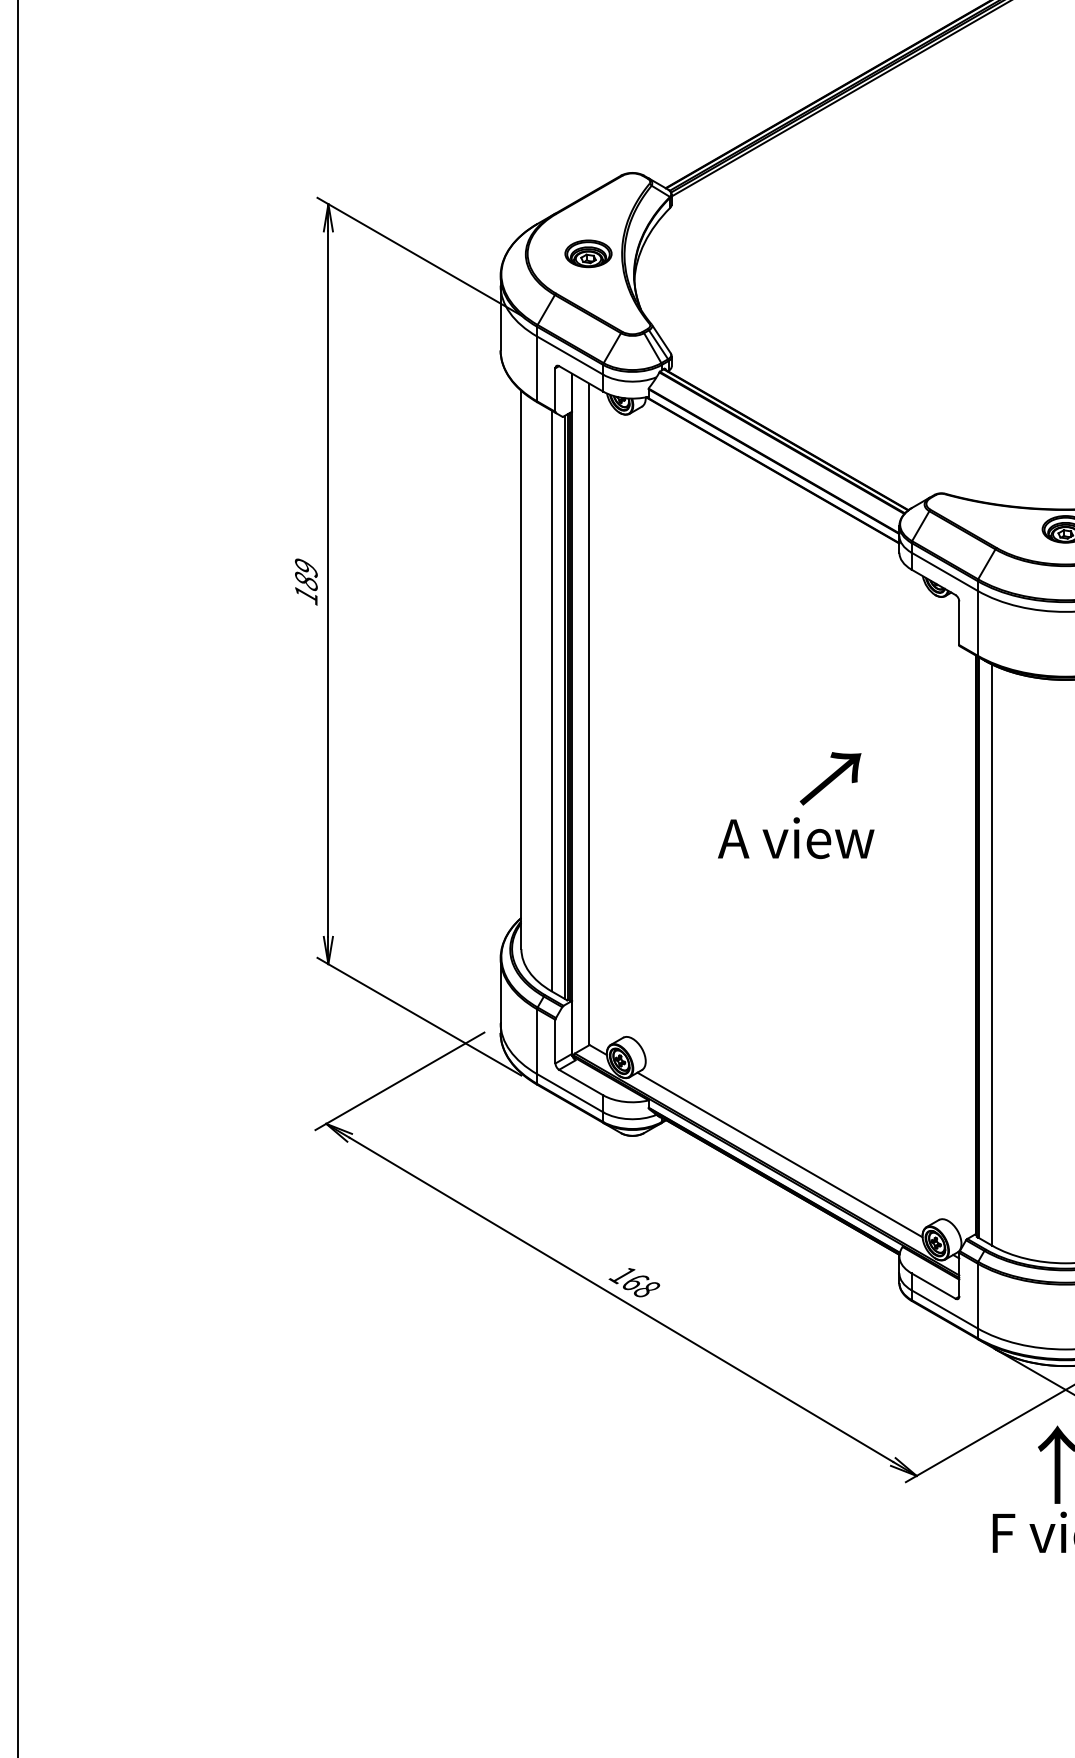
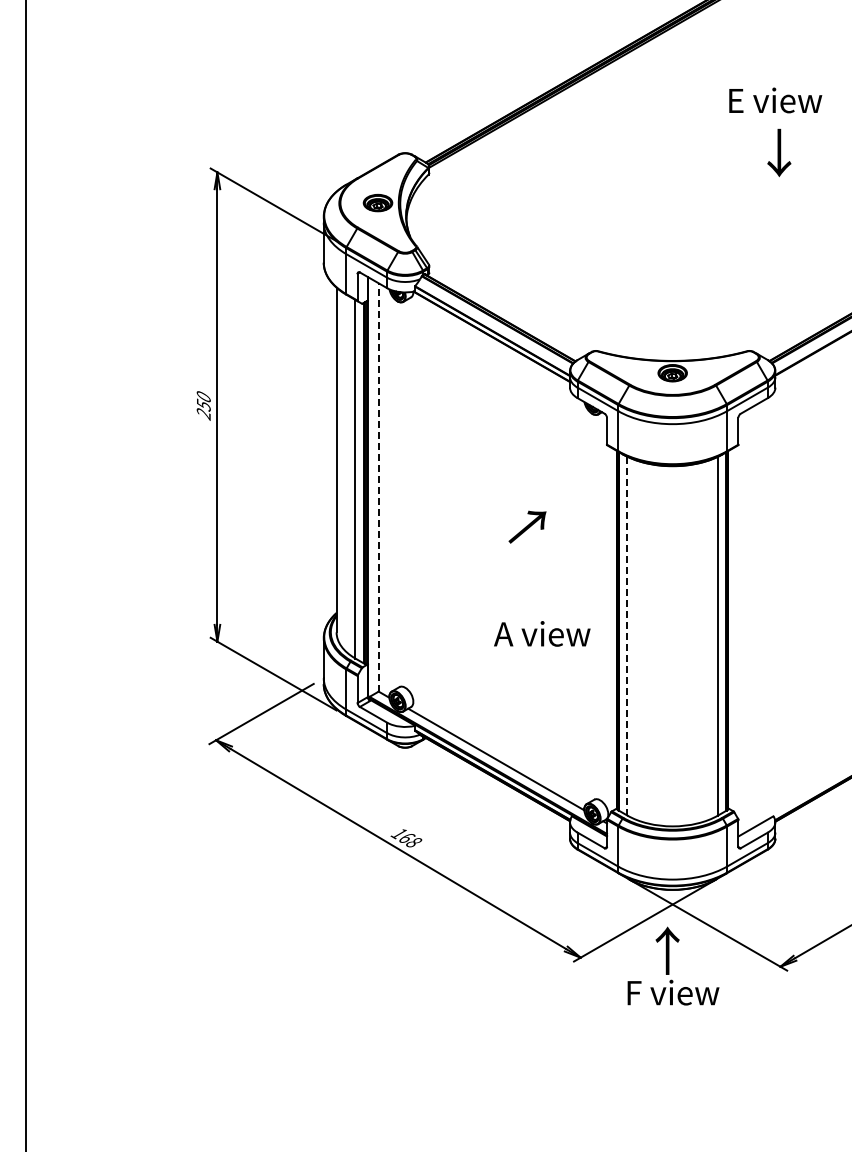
text: (305, 581) -> (203, 405), 189 -> 250
line: (589, 712) -> (378, 486), solid -> dashed
text: (796, 837) -> (542, 633), moved
line: (992, 955) -> (627, 636), solid -> dashed

